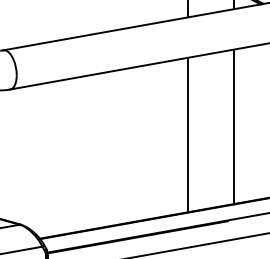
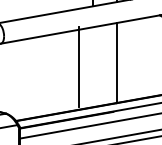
line: (187, 135) -> (78, 67), moved

